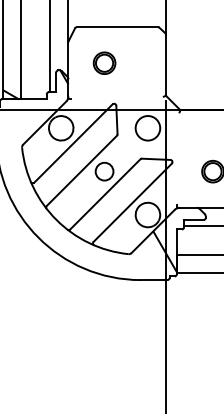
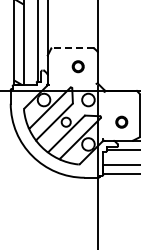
line: (116, 27) -> (72, 48), solid -> dashed
part: (103, 62) -> (77, 66), moved
hatch: (118, 170) -> (73, 121), removed

